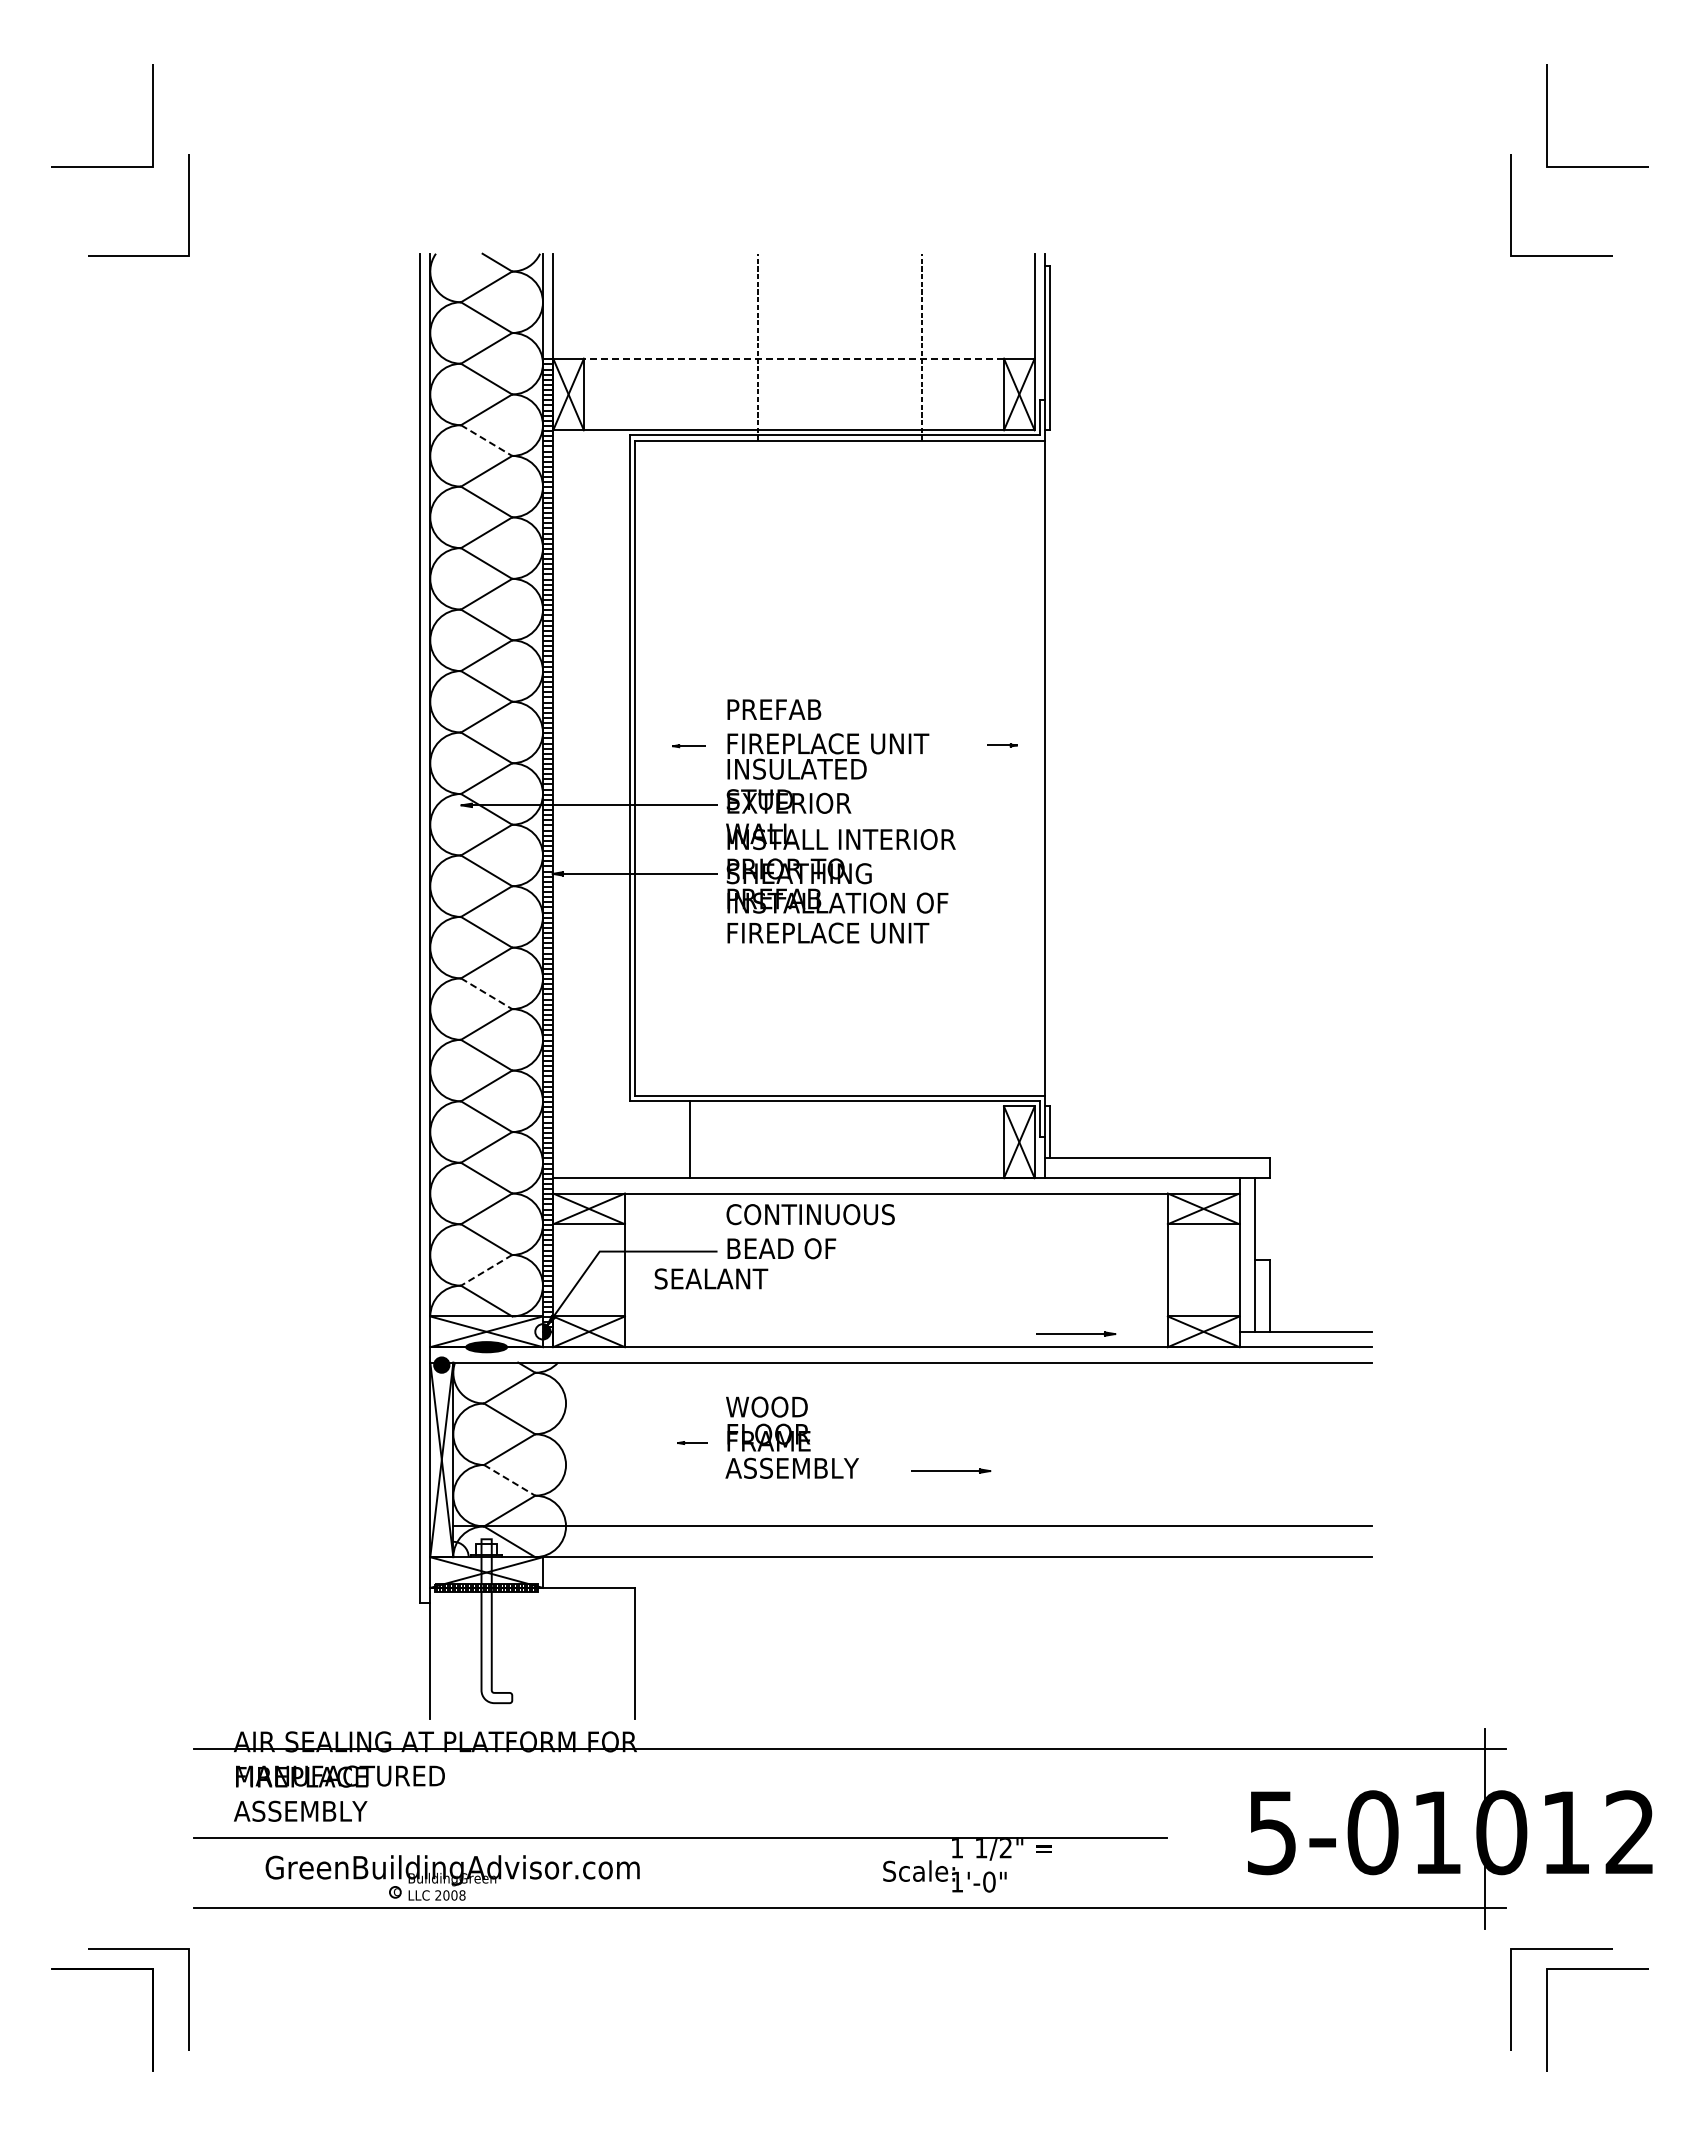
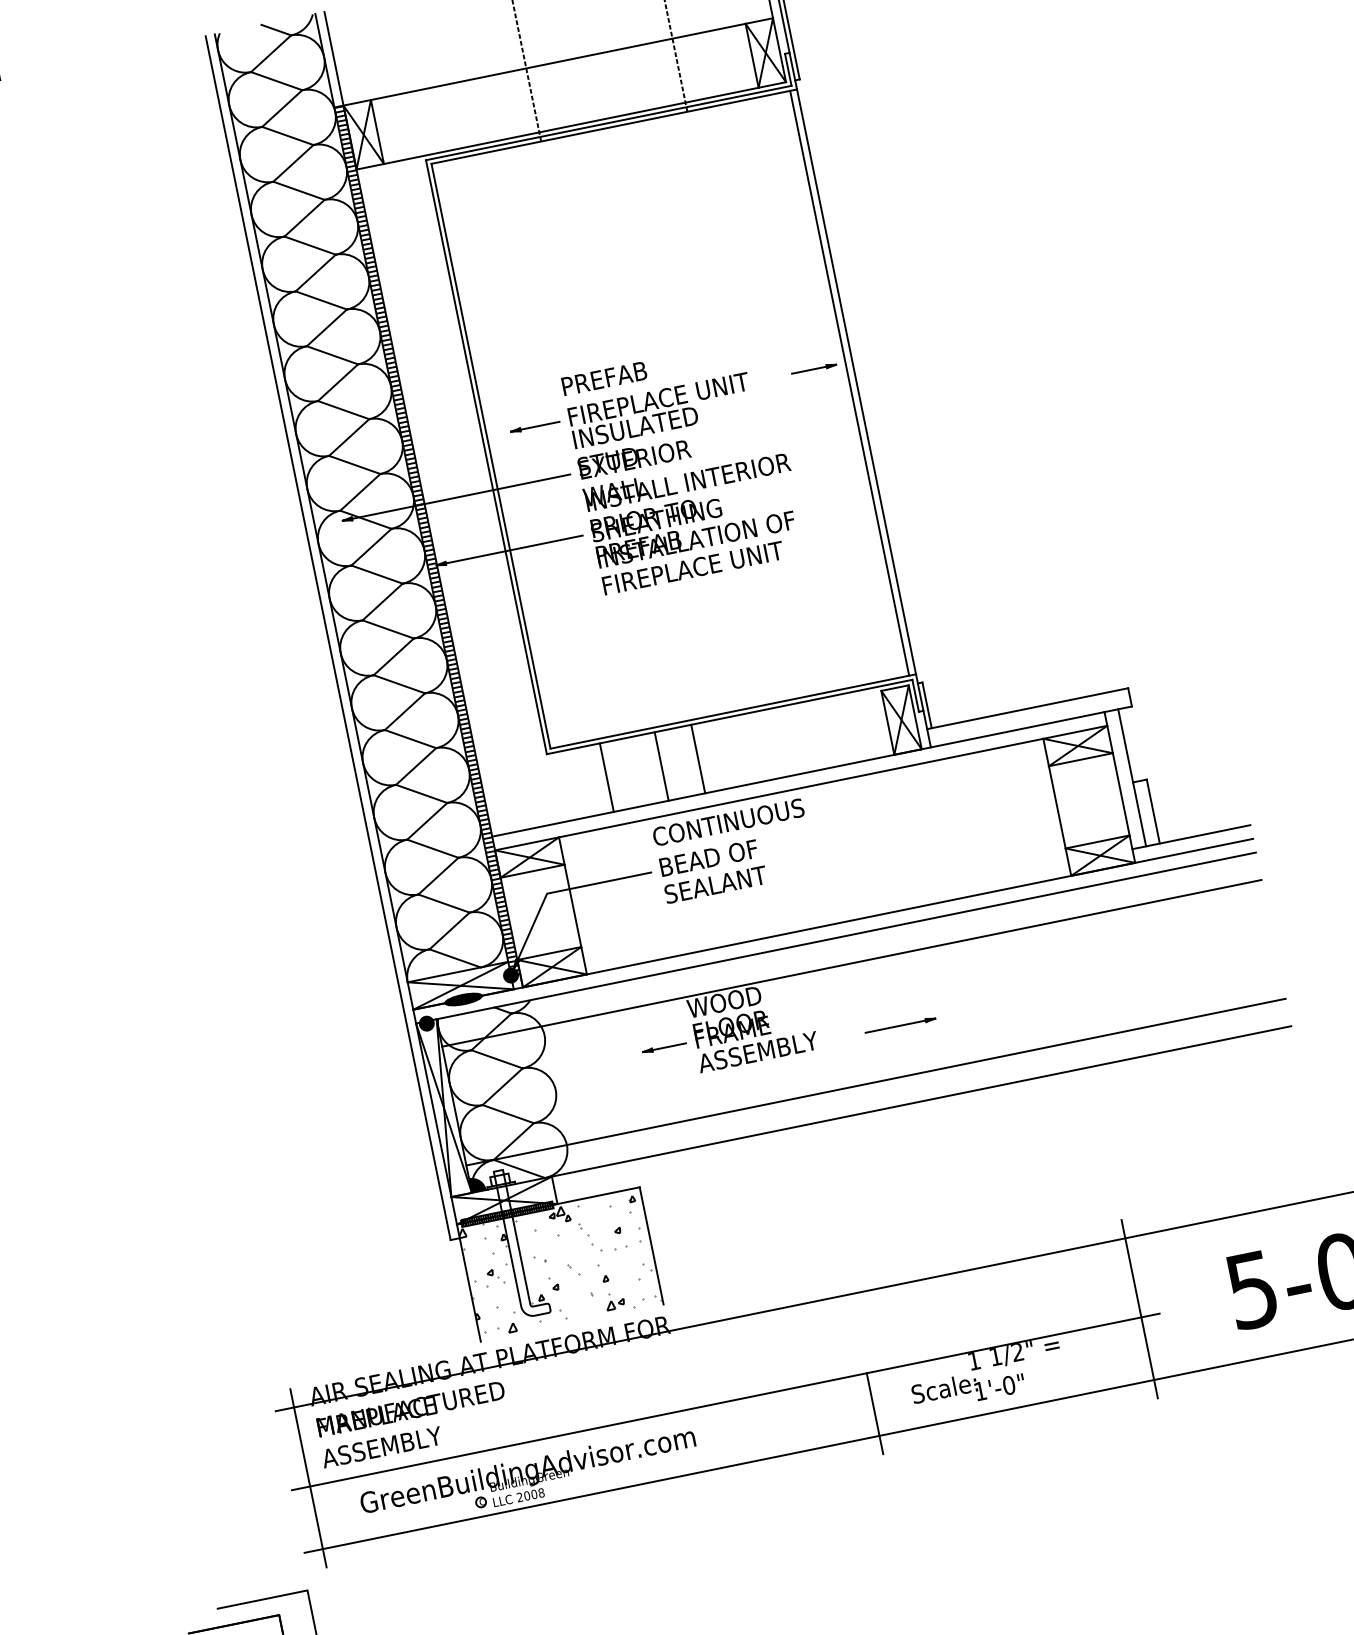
line: (793, 358) -> (557, 61), dashed -> solid
line: (486, 440) -> (298, 190), dashed -> solid
part: (689, 745) -> (535, 425), size x1.67
part: (1001, 745) -> (813, 369), size x1.67
line: (1037, 768) -> (849, 383), added
line: (486, 993) -> (399, 684), dashed -> solid
line: (750, 1139) -> (661, 766), added
line: (791, 1139) -> (697, 758), added
line: (486, 1270) -> (449, 931), dashed -> solid
text: (711, 1278) -> (715, 884), moved
fill: (538, 1331) -> (506, 976), added
part: (1076, 1333) -> (987, 880), removed
line: (912, 1393) -> (851, 963), added
part: (692, 1442) -> (664, 1047), size x1.67
line: (509, 1480) -> (508, 1114), dashed -> solid
fill: (460, 1549) -> (476, 1184), added
hatch: (531, 1653) -> (559, 1264), added
line: (214, 1828) -> (308, 1478), added
line: (1146, 1828) -> (1139, 1309), added
line: (838, 1882) -> (874, 1413), added

